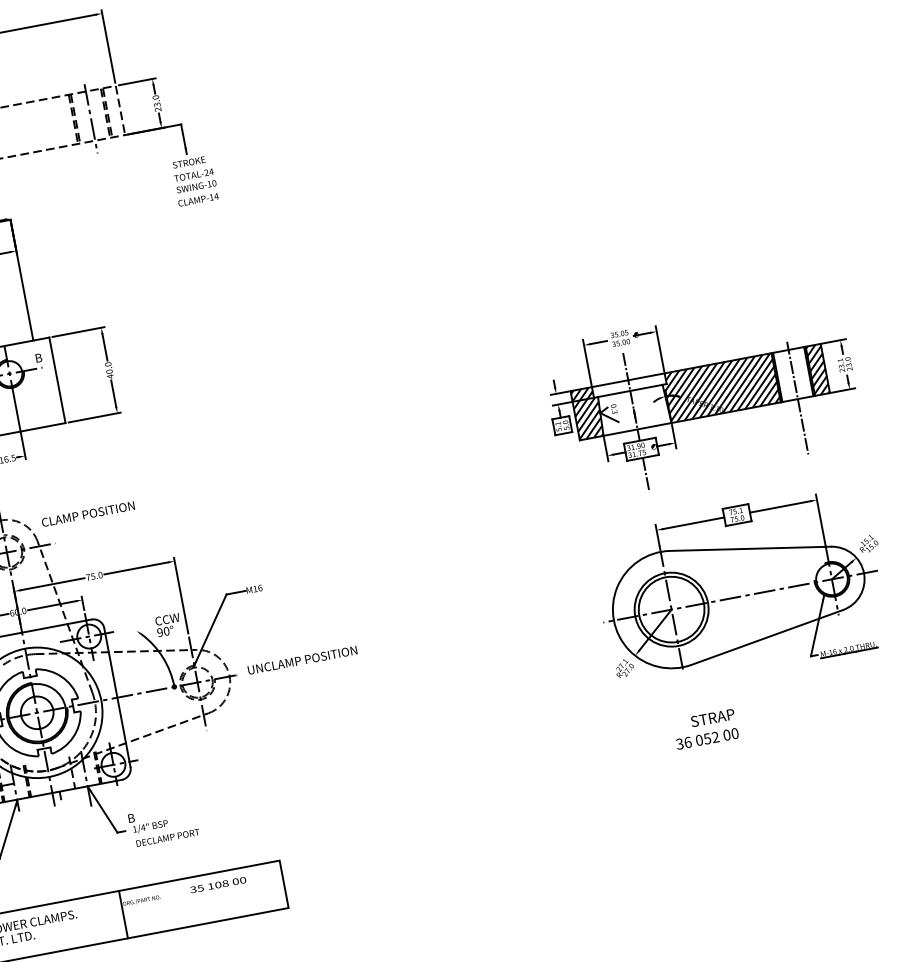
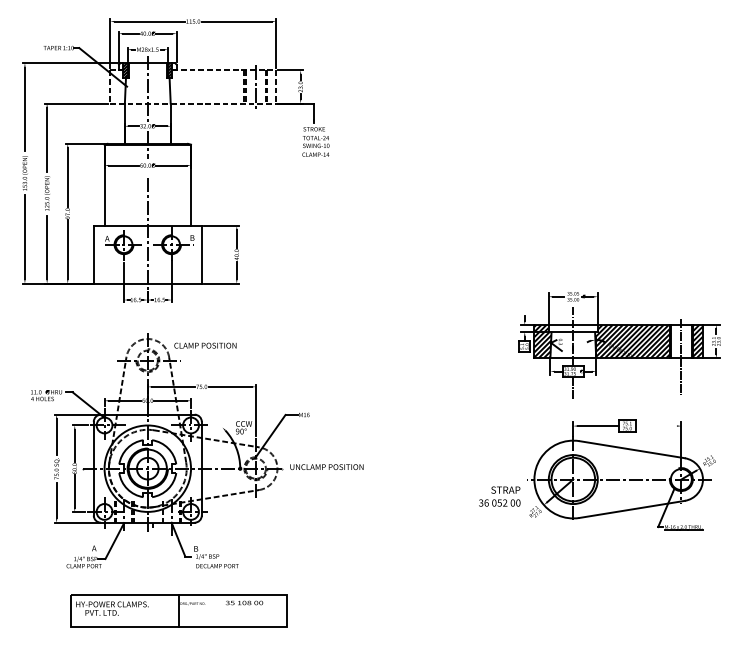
line: (780, 507) -> (656, 426), removed
text: (705, 729) -> (499, 496), moved

